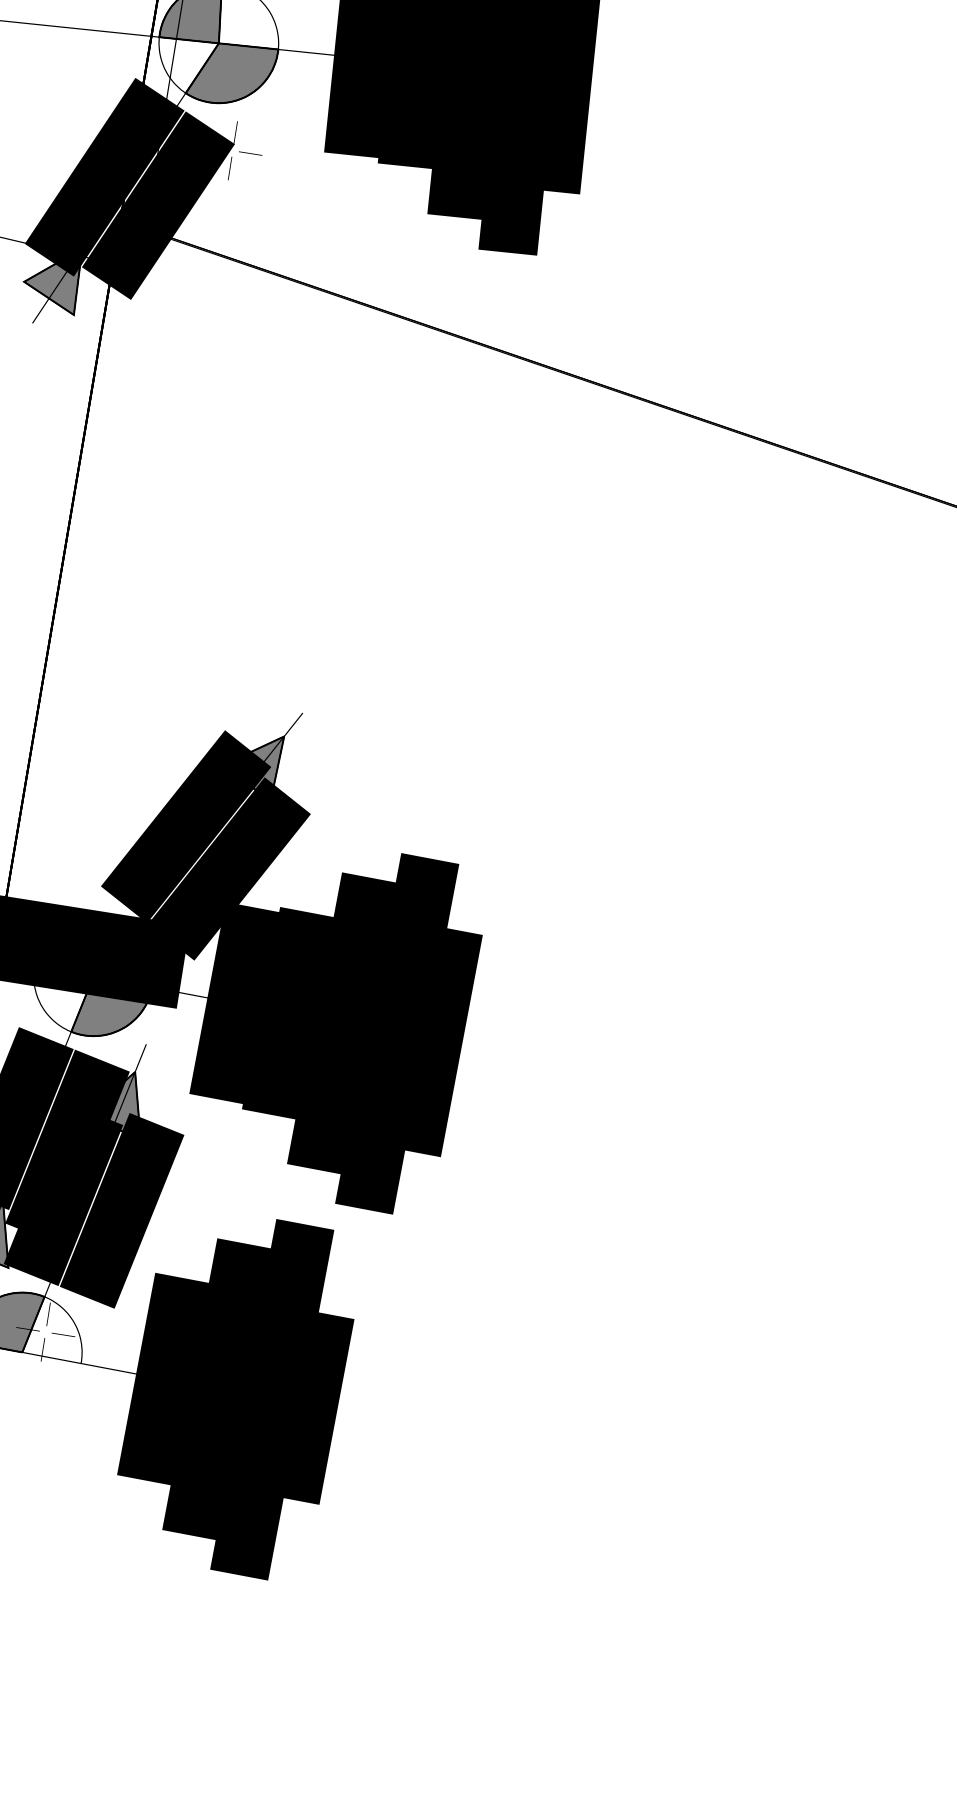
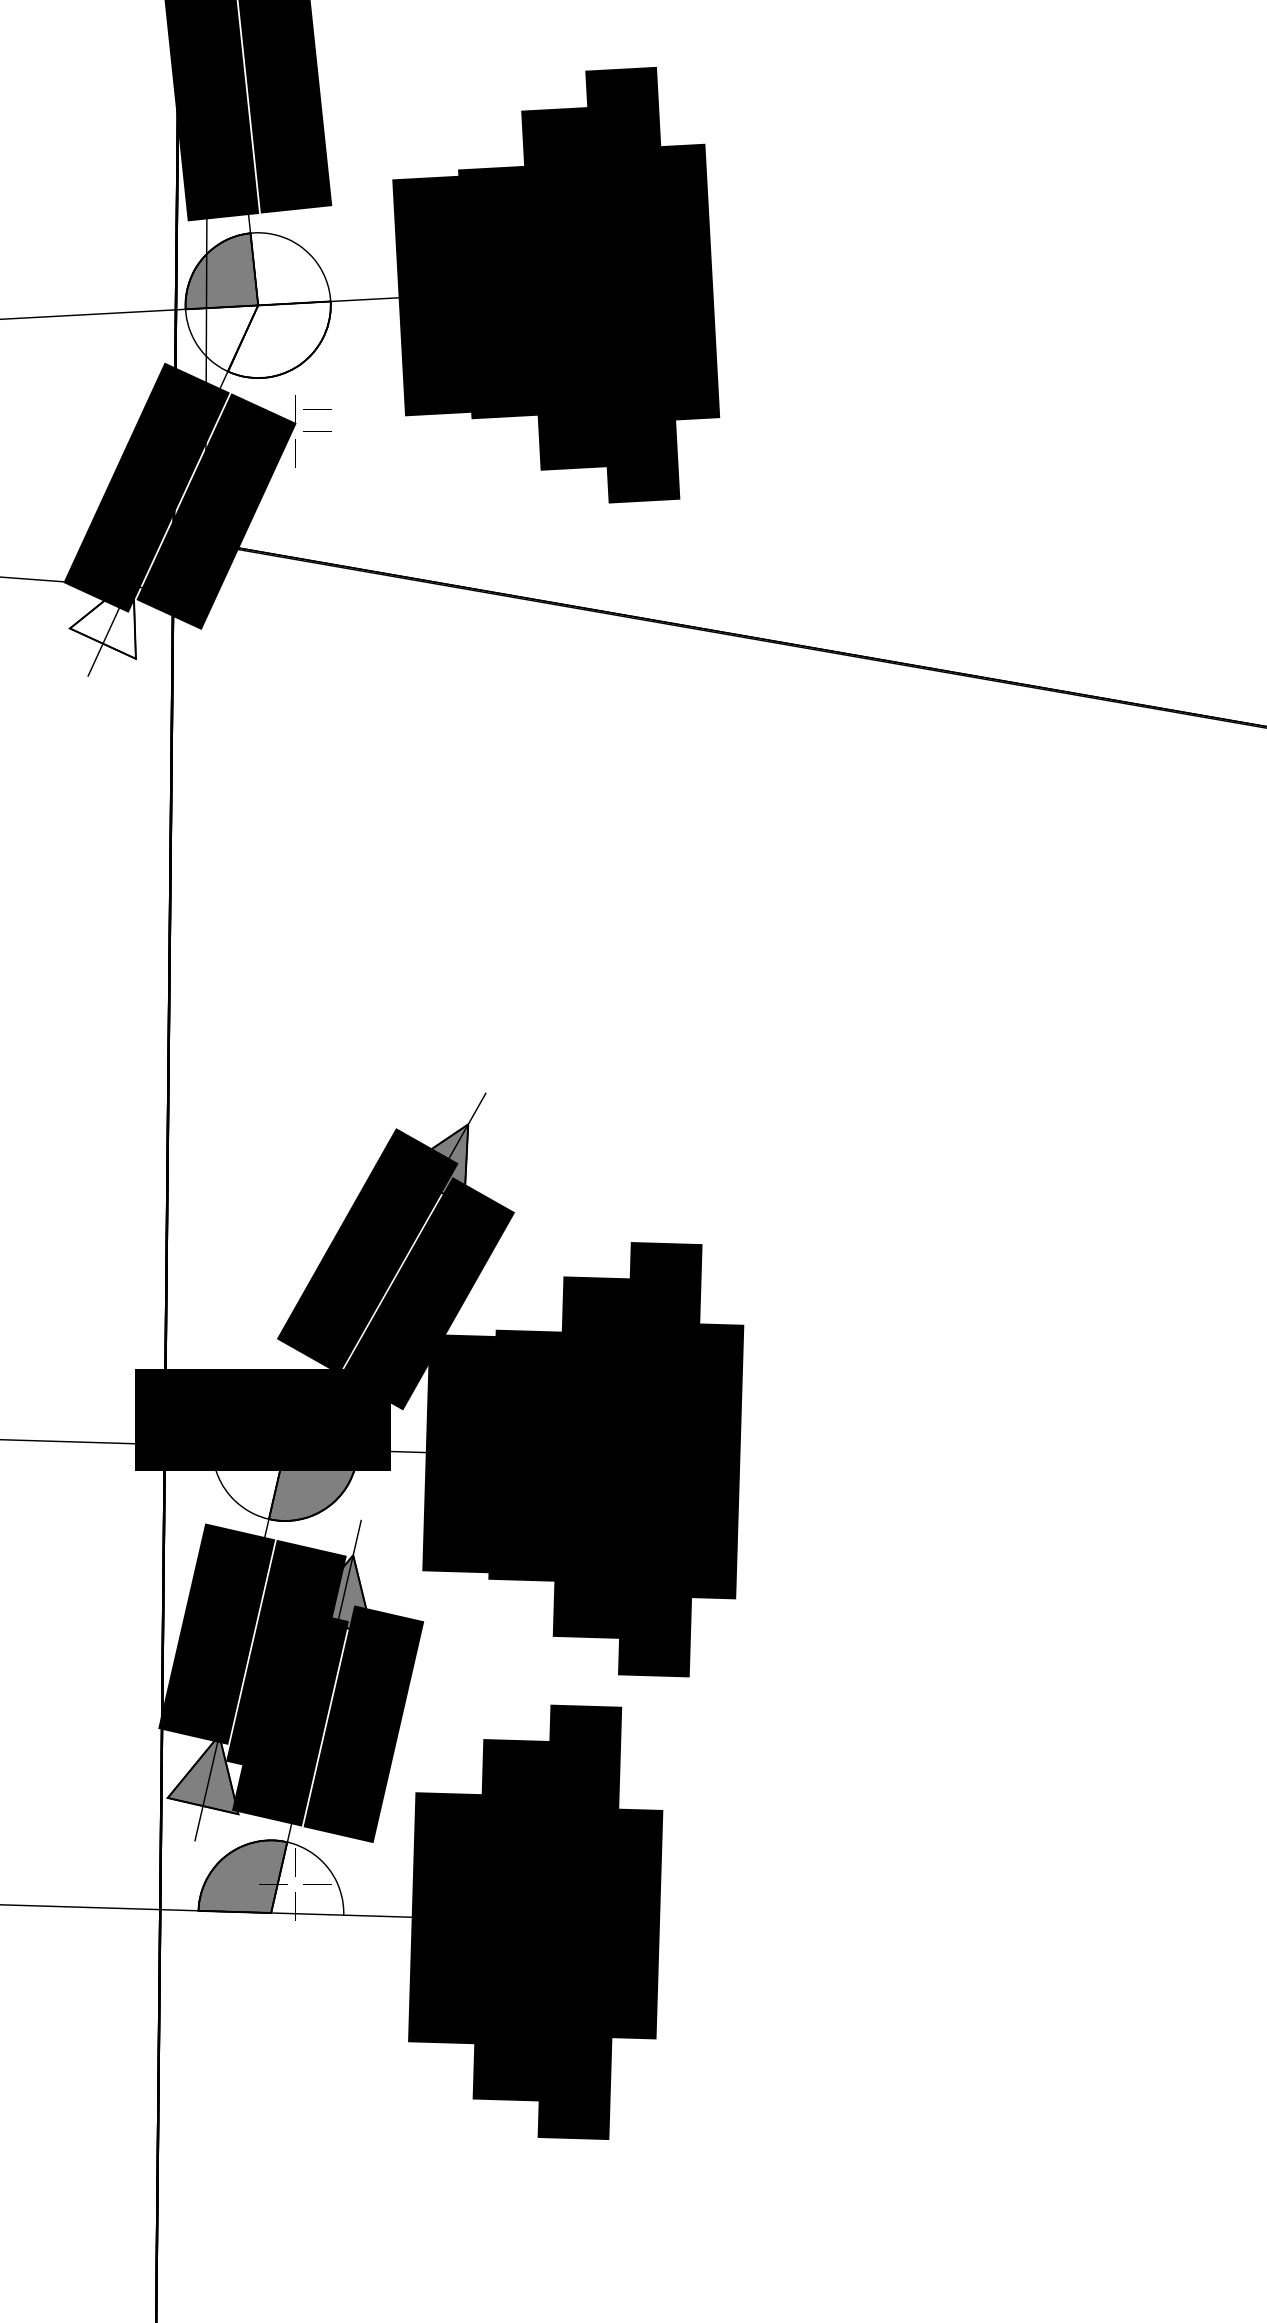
fill: (231, 73) -> (278, 339), removed
line: (253, 135) -> (317, 409), added
fill: (52, 277) -> (102, 617), removed

